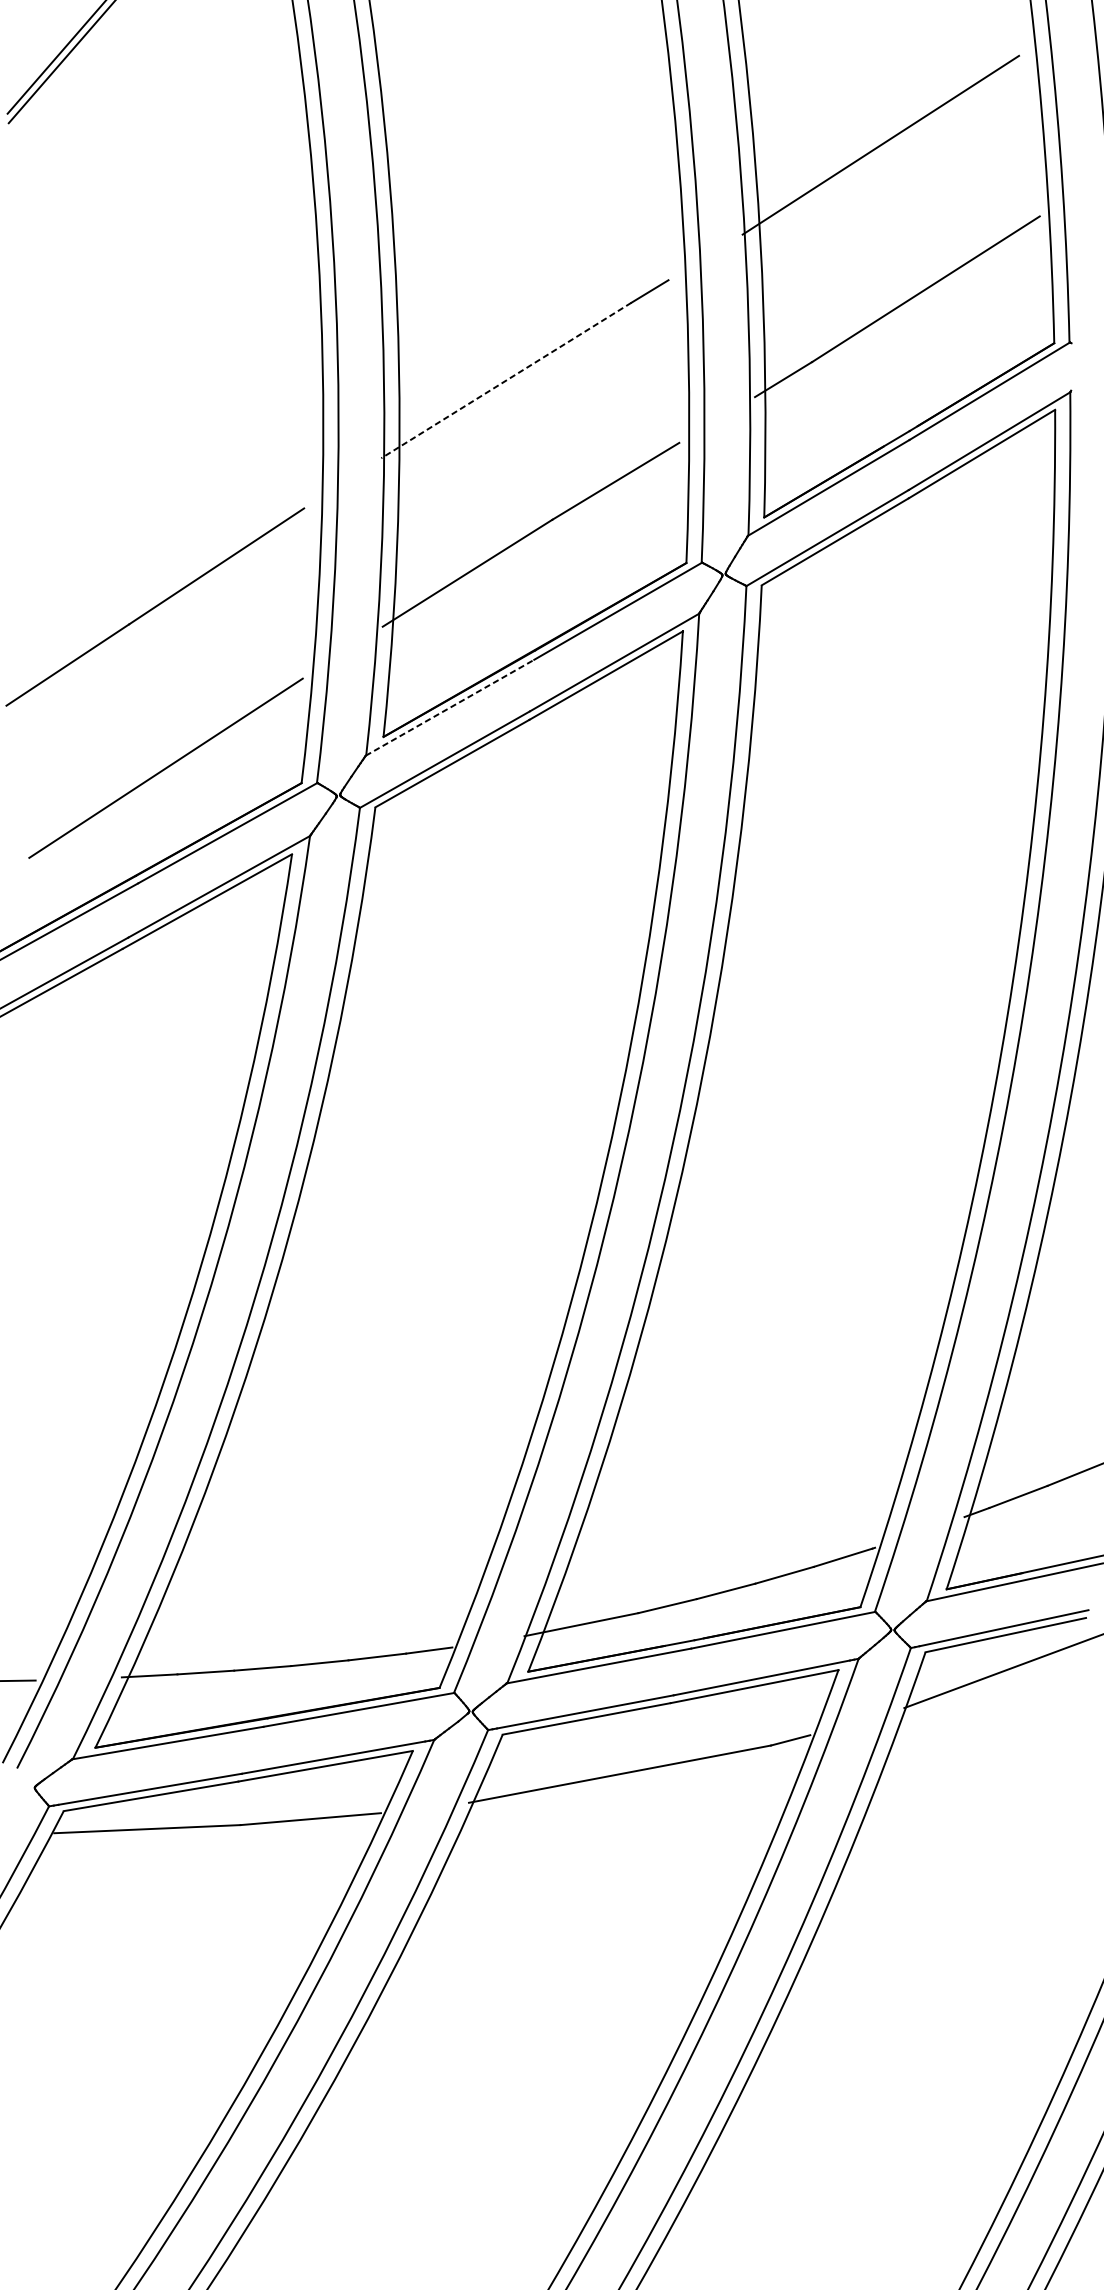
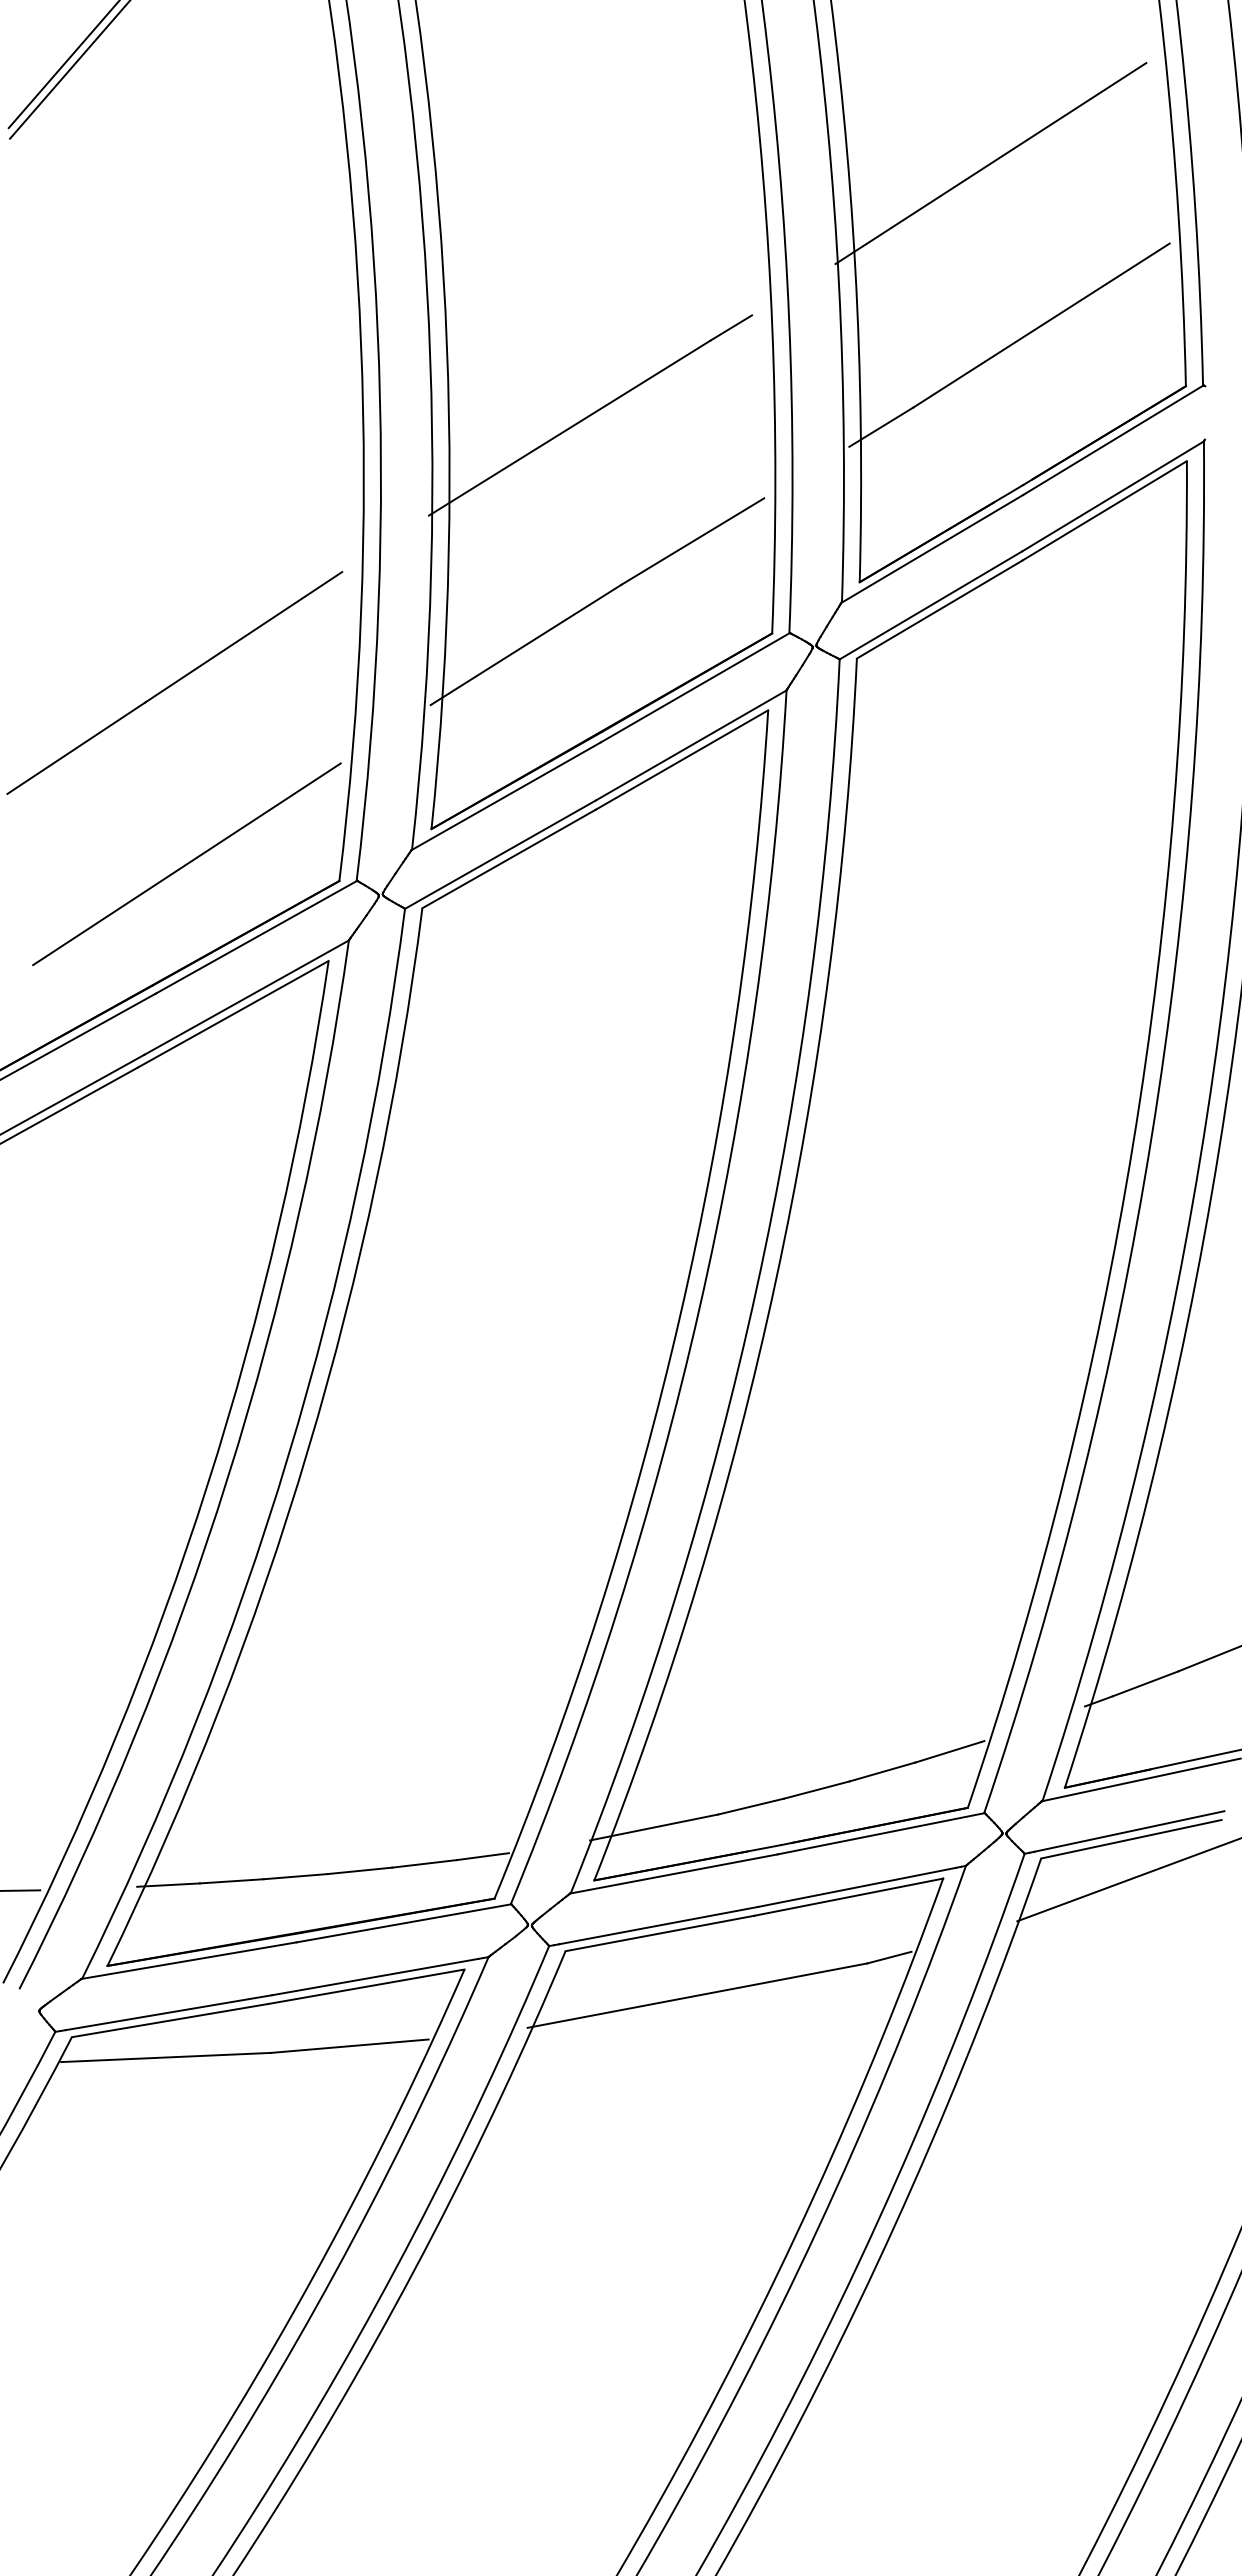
line: (506, 380) -> (569, 428), dashed -> solid
line: (450, 708) -> (506, 796), dashed -> solid

